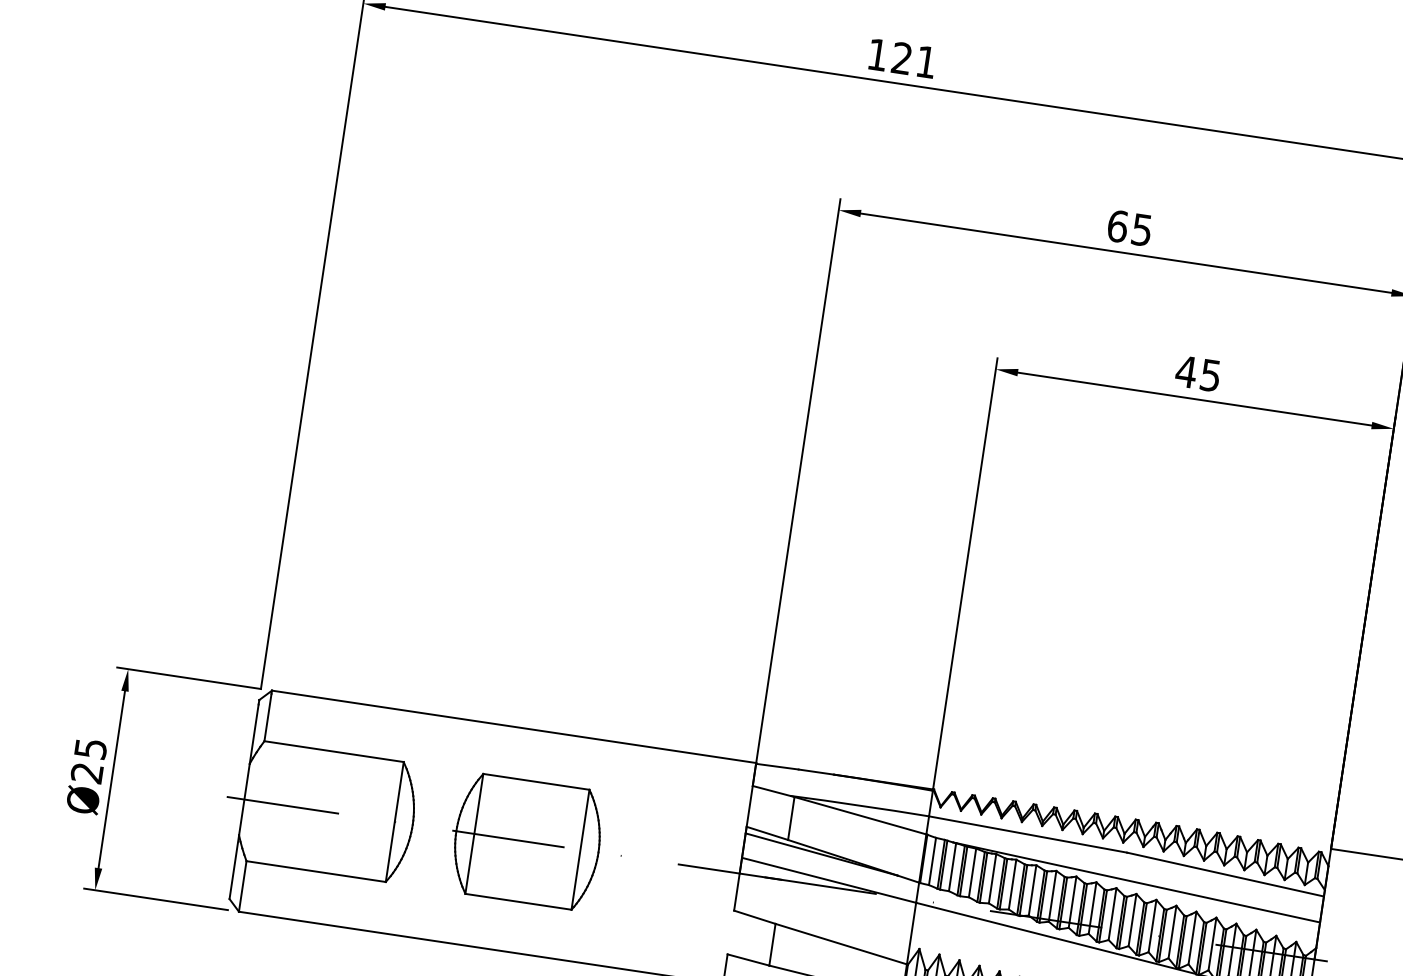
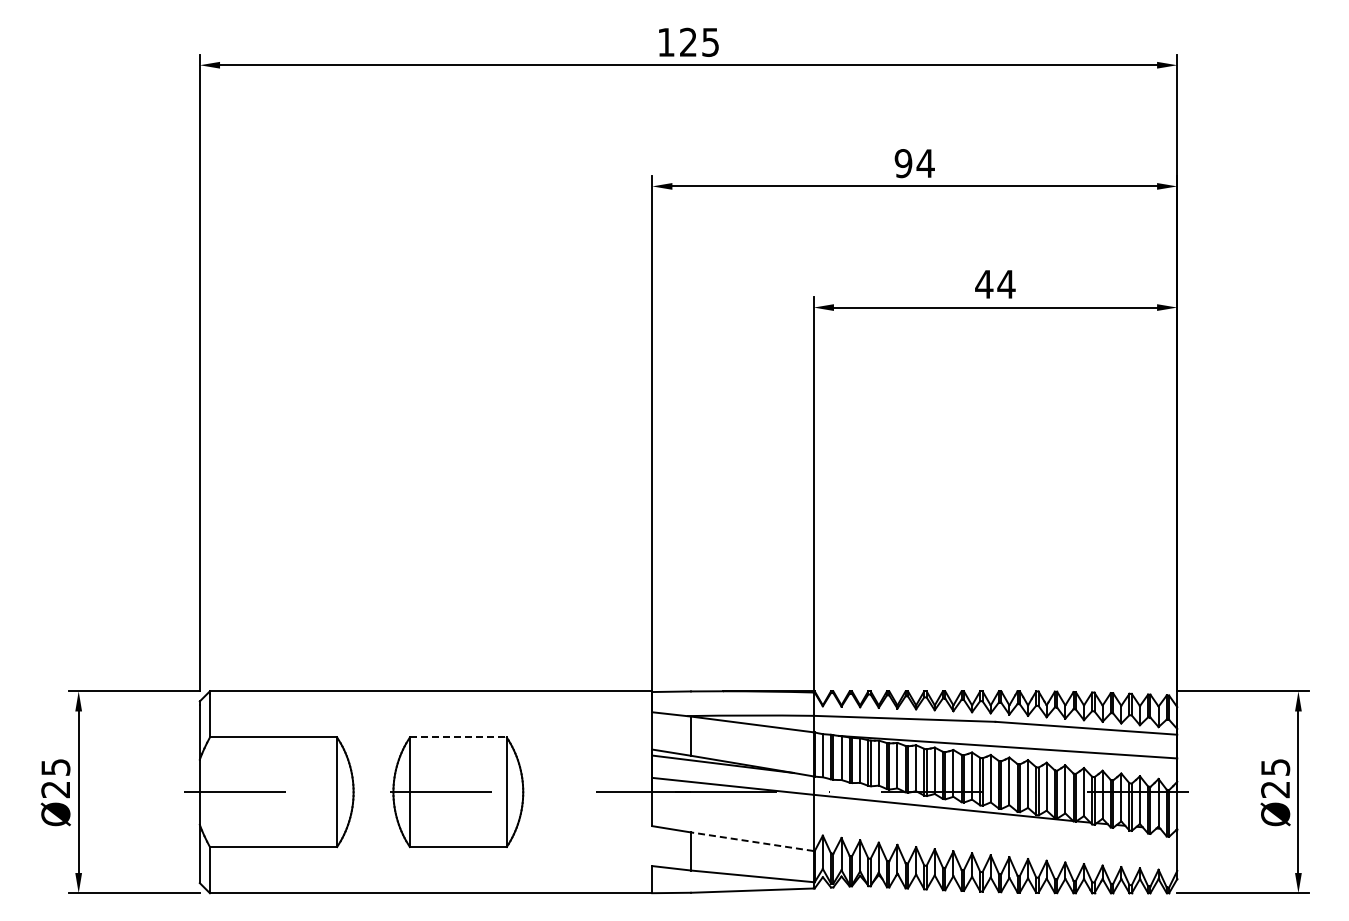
text: (926, 62) -> (710, 42), 121 -> 125
text: (1129, 228) -> (914, 163), 65 -> 94
text: (1210, 375) -> (1006, 284), 45 -> 44
line: (536, 781) -> (458, 737), solid -> dashed
line: (840, 943) -> (751, 841), solid -> dashed

